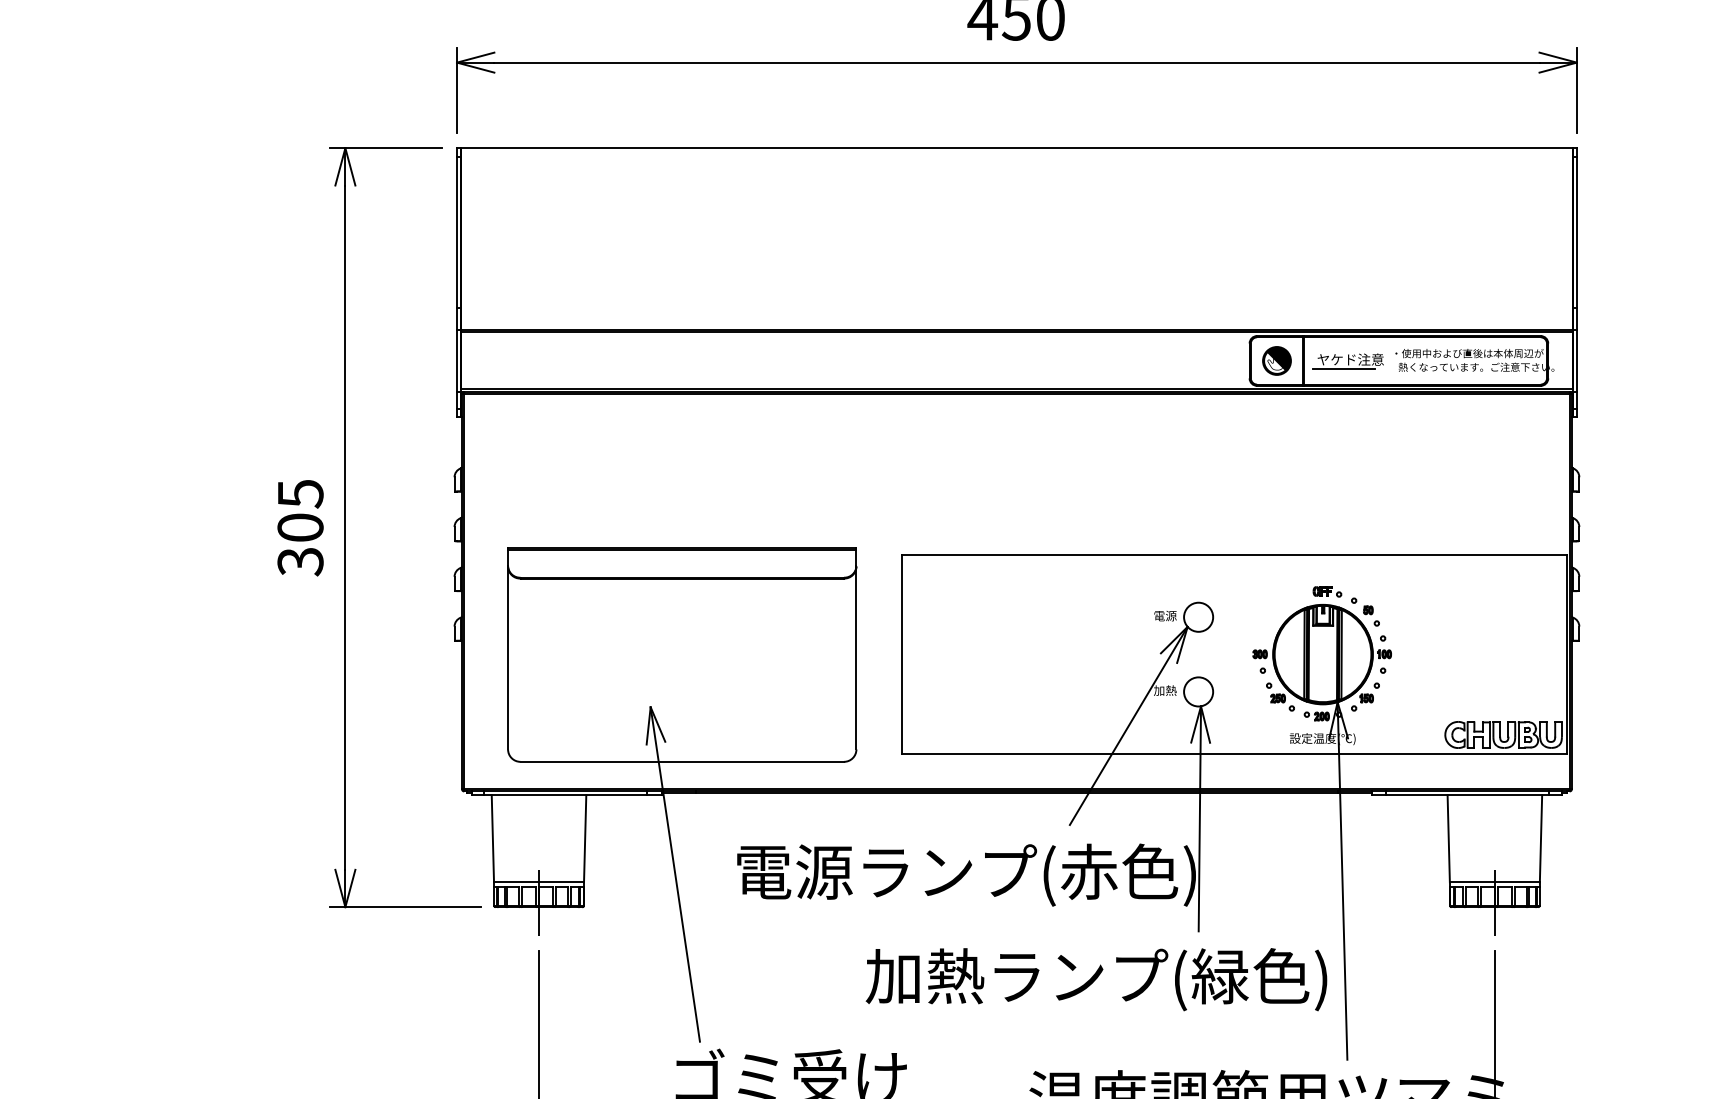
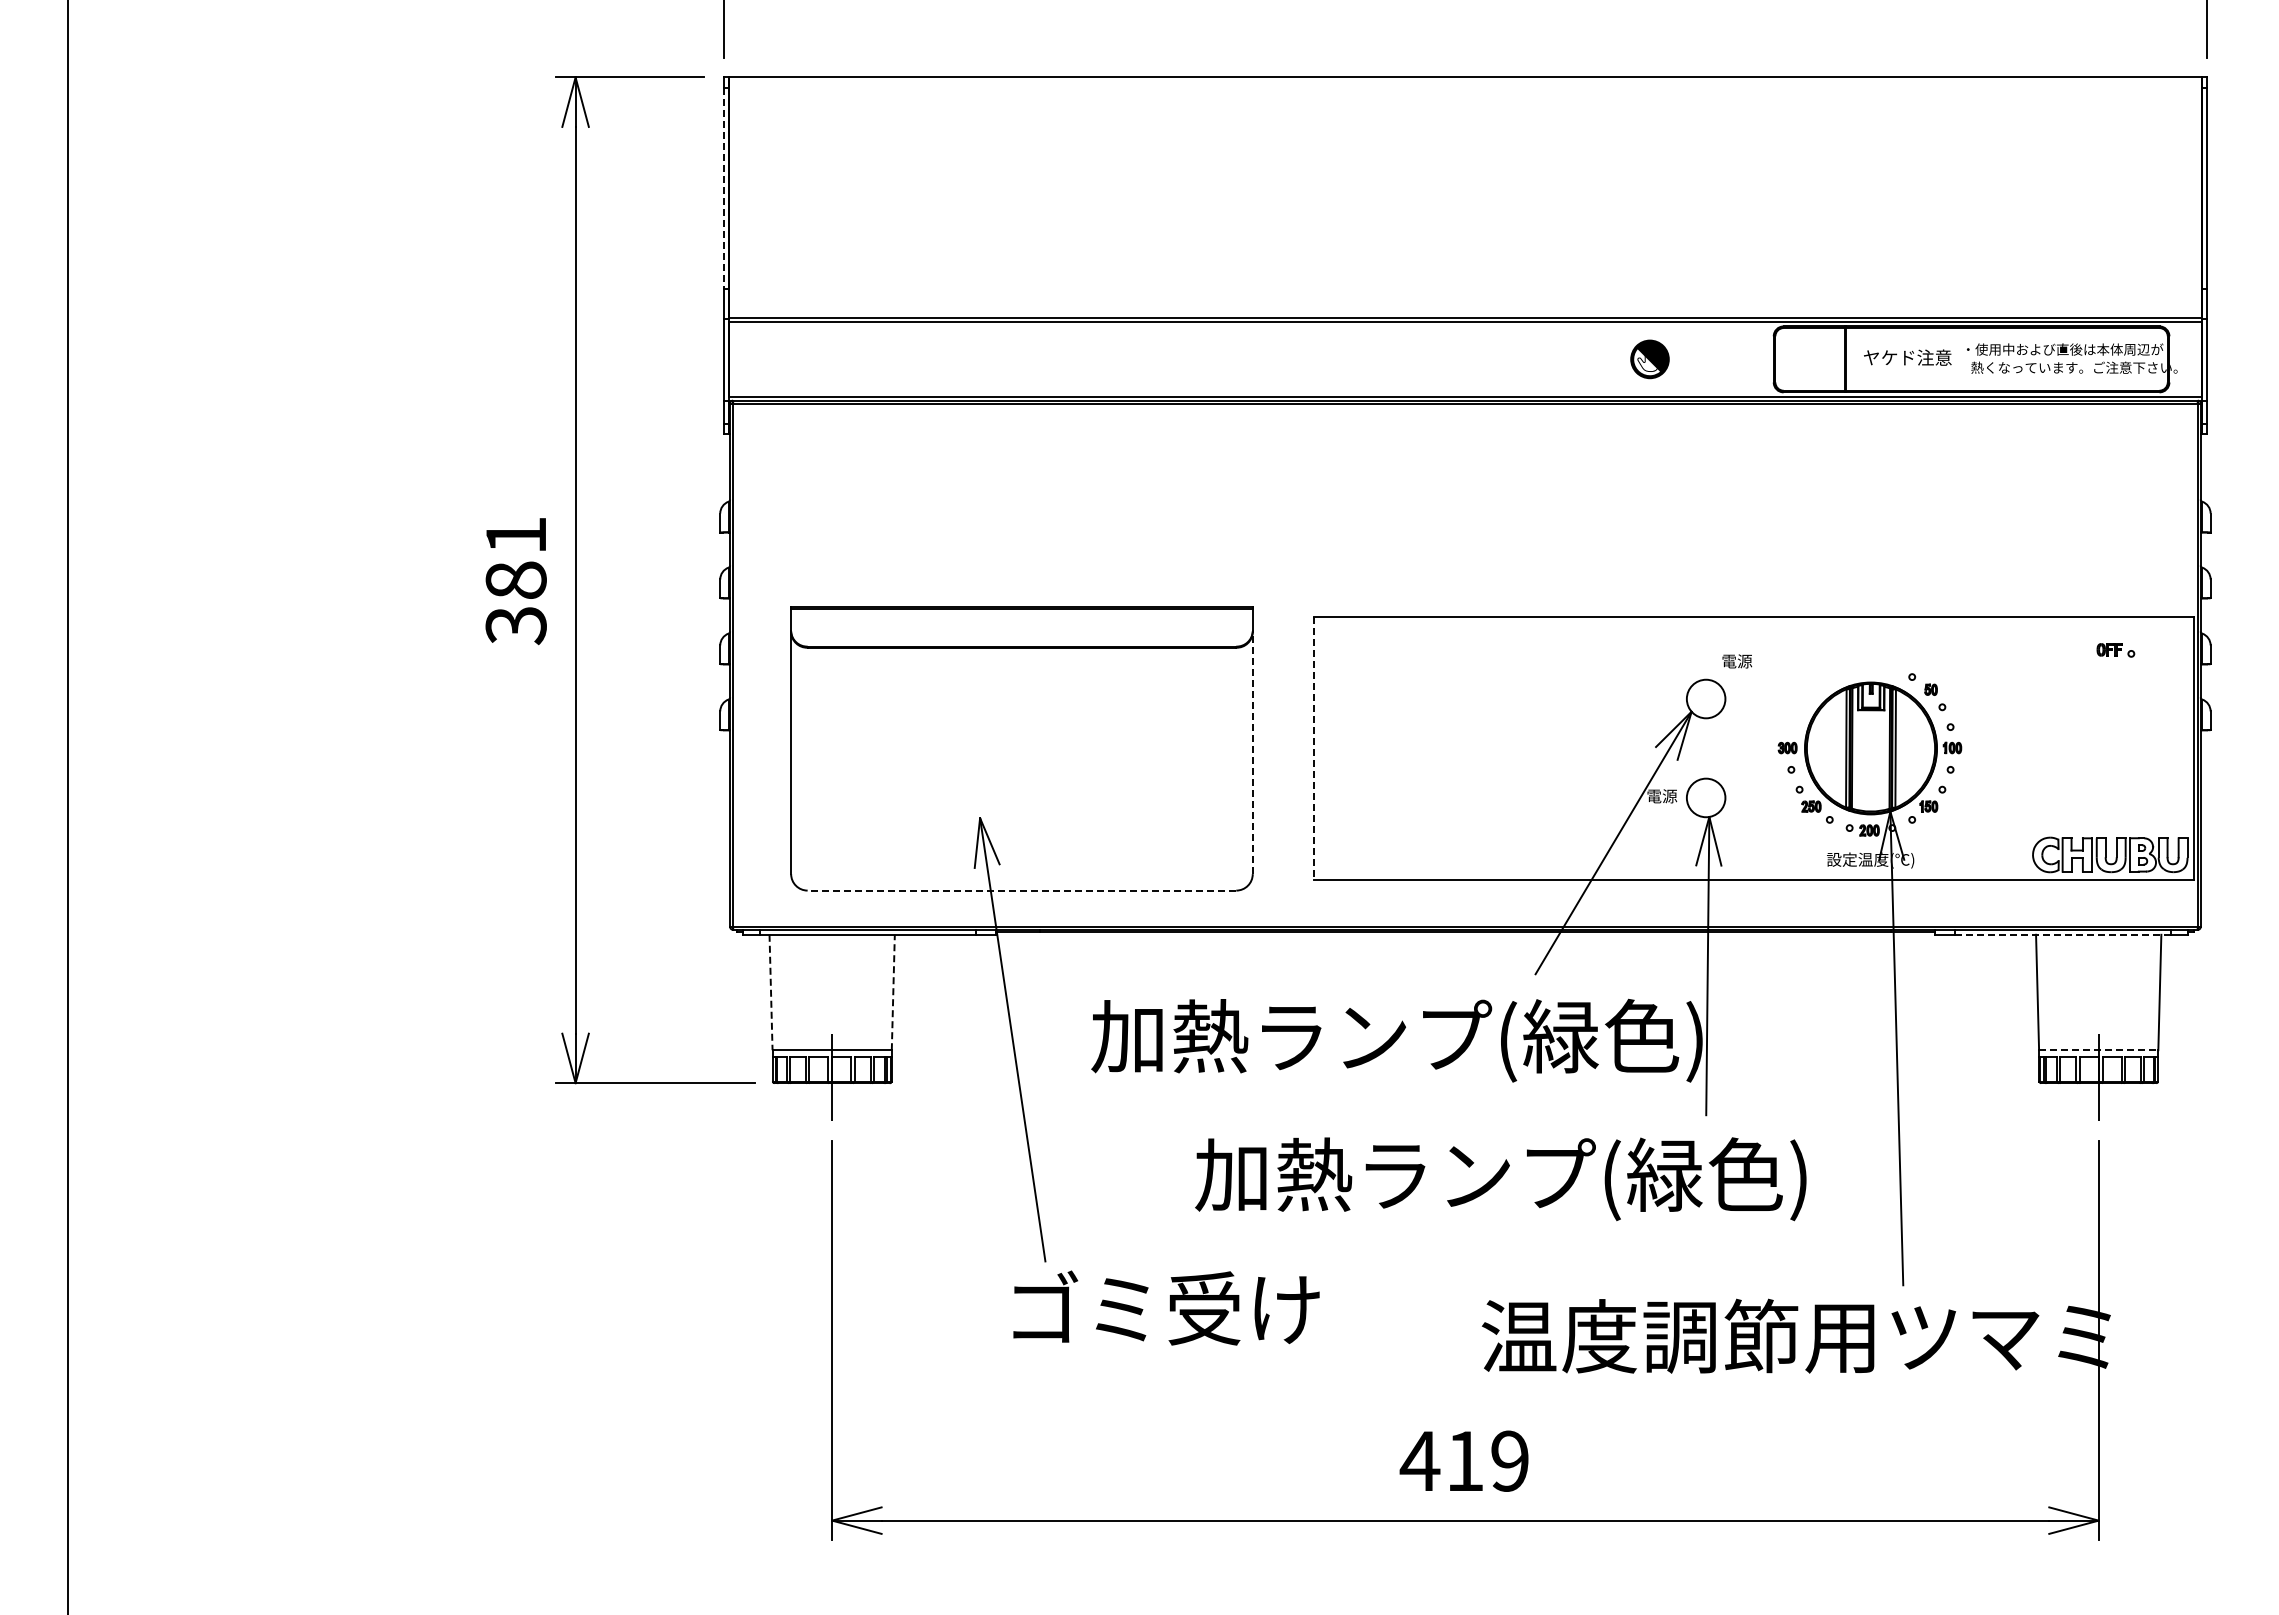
line: (457, 232) -> (723, 189), solid -> dashed
part: (1276, 361) -> (1649, 359), moved
line: (1343, 368) -> (1898, 369), removed
text: (300, 510) -> (515, 557), 305 -> 381
part: (1327, 591) -> (2115, 650), moved
text: (1165, 616) -> (1737, 661), moved
line: (902, 654) -> (1313, 748), solid -> dashed
line: (856, 658) -> (1252, 753), solid -> dashed
text: (1165, 690) -> (1662, 796), 加熱 -> 電源
line: (681, 761) -> (1021, 890), solid -> dashed
line: (1467, 794) -> (2062, 934), solid -> dashed
line: (493, 838) -> (771, 992), solid -> dashed
line: (585, 838) -> (893, 992), solid -> dashed
text: (926, 871) -> (1345, 1036), 電源ランプ(赤色) -> 加熱ランプ(緑色)
line: (1494, 882) -> (2098, 1050), solid -> dashed
text: (1096, 979) -> (1500, 1179), moved

